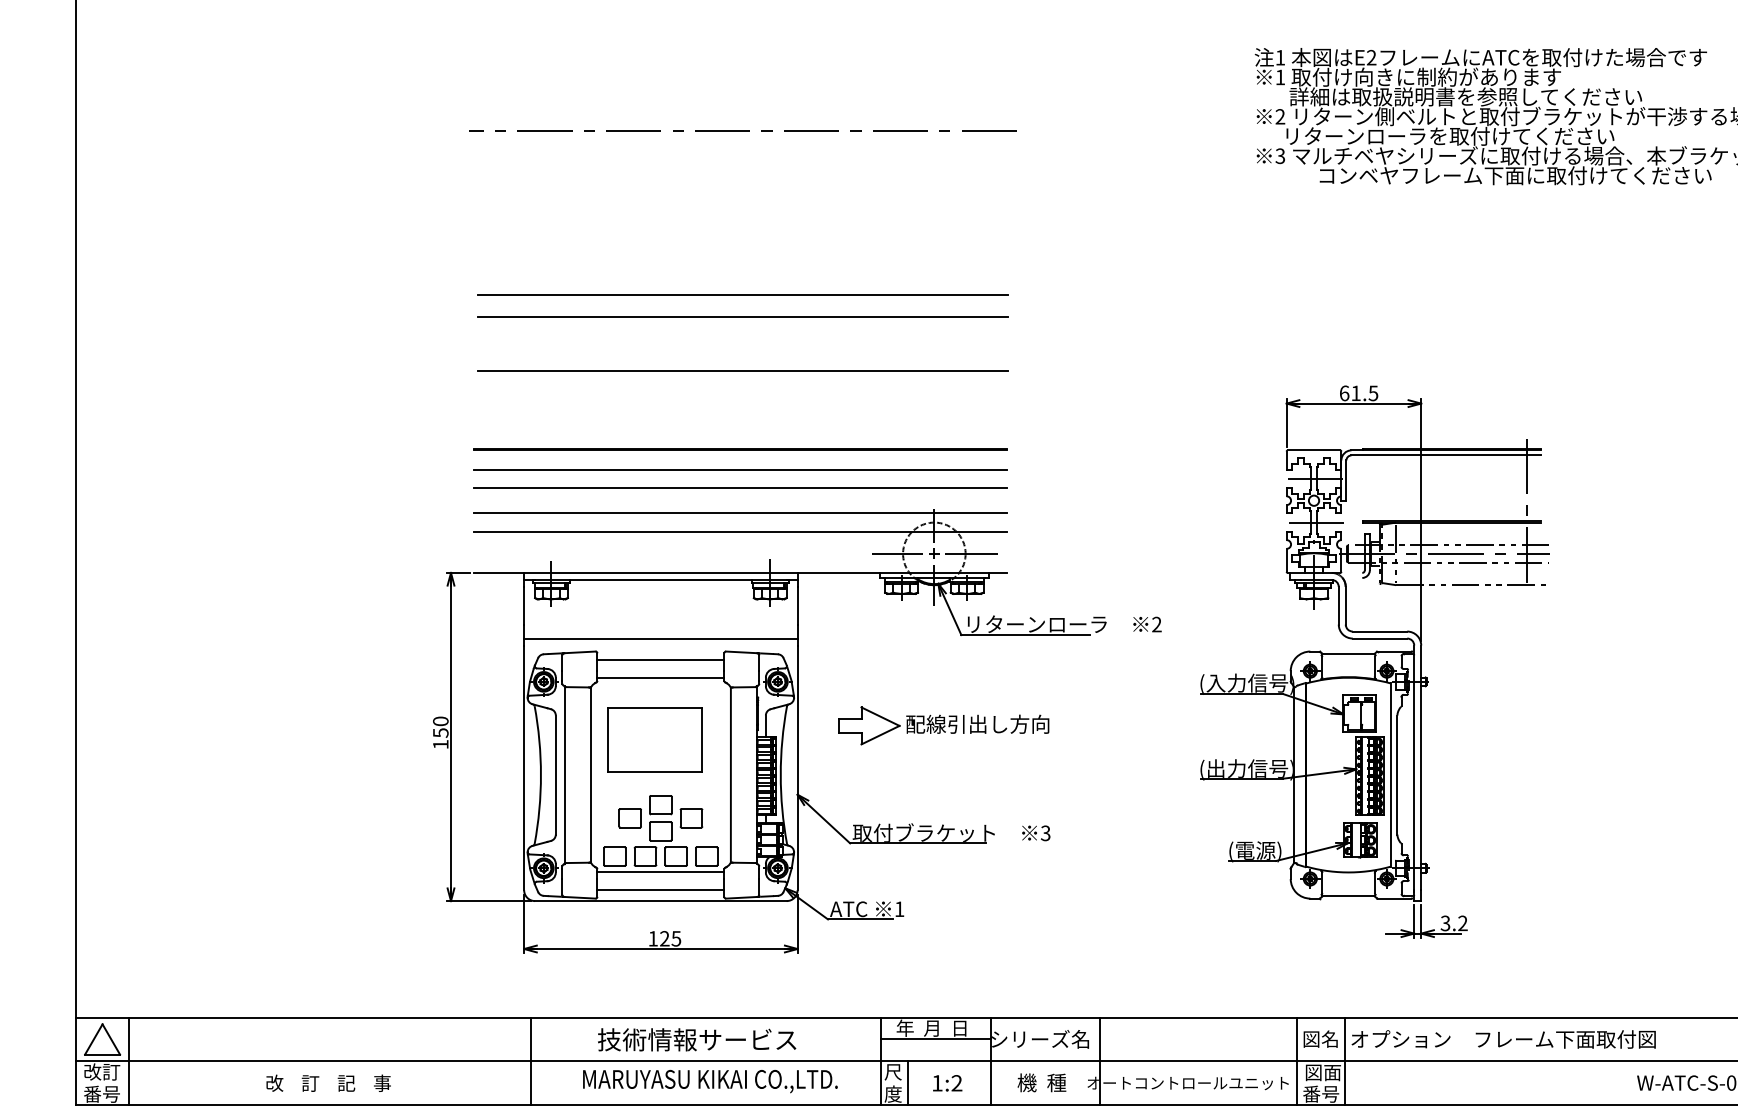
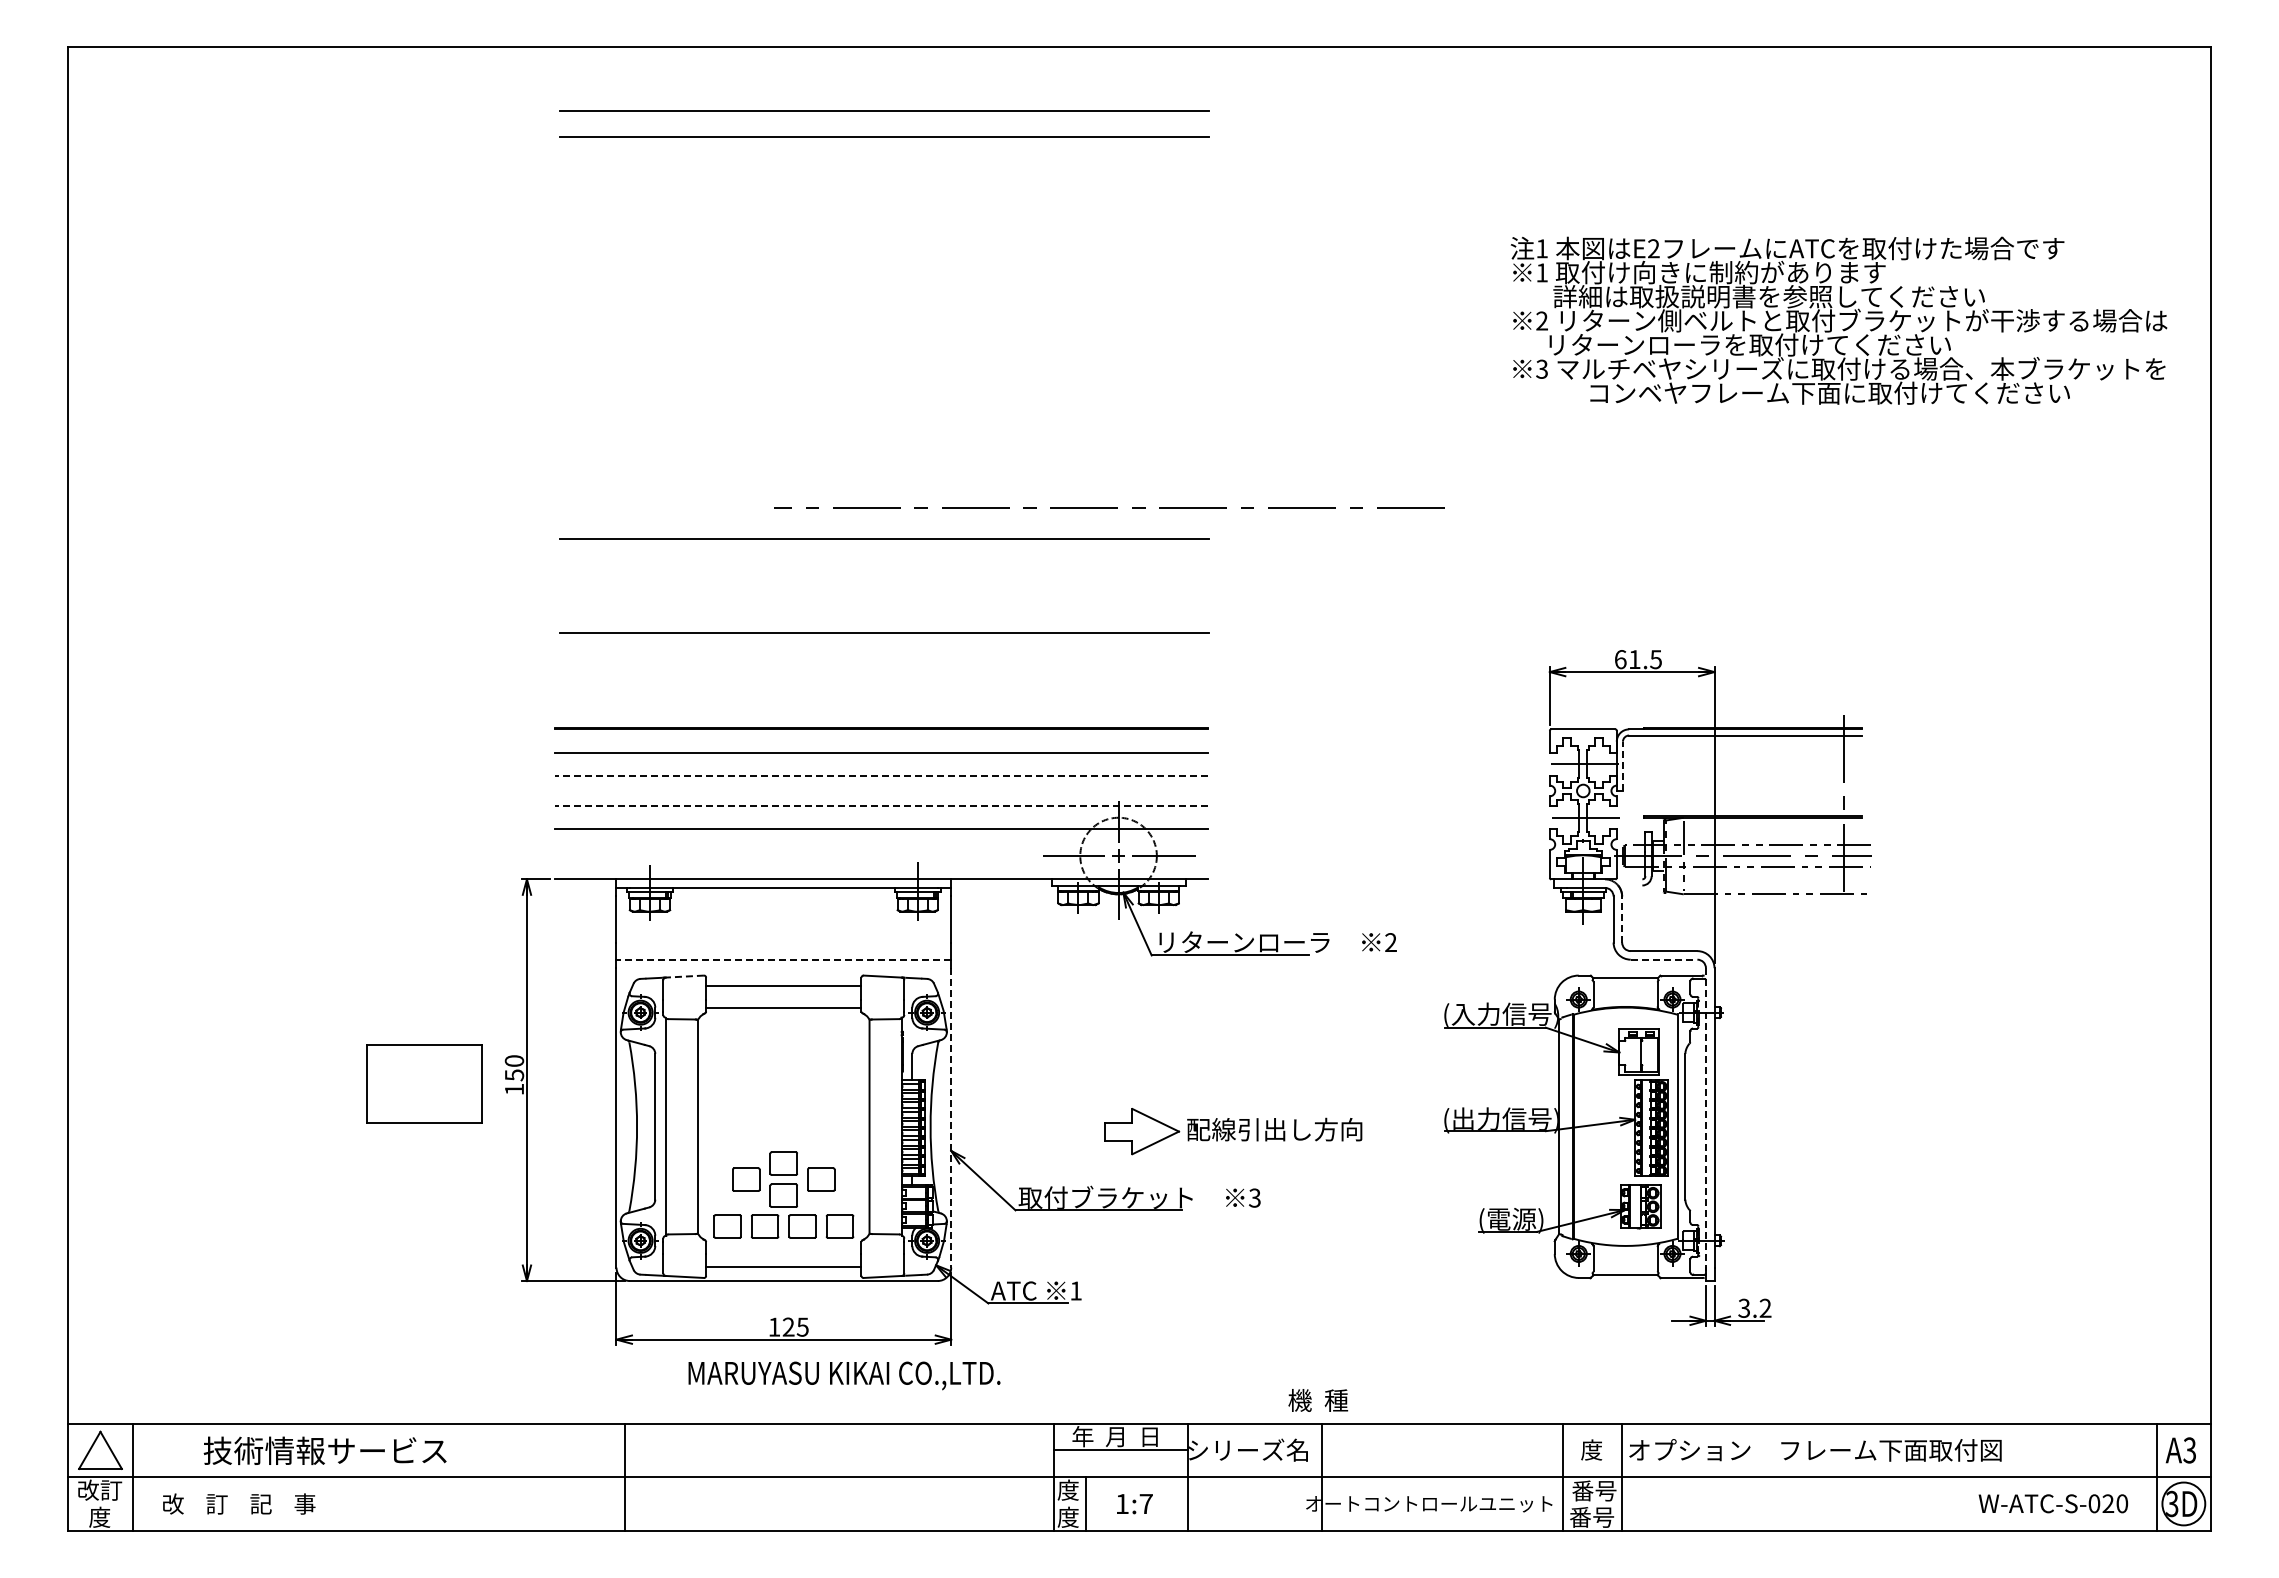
line: (743, 130) -> (1109, 507), moved
line: (743, 316) -> (884, 565), removed
line: (1346, 480) -> (1622, 766), solid -> dashed
line: (740, 488) -> (881, 775), solid -> dashed
line: (740, 513) -> (881, 806), solid -> dashed
line: (1346, 605) -> (1622, 919), solid -> dashed
line: (660, 638) -> (783, 959), solid -> dashed
line: (1380, 638) -> (1664, 959), solid -> dashed
line: (579, 652) -> (684, 976), solid -> dashed
part: (944, 725) -> (1233, 1131), moved
part: (655, 739) -> (424, 1083), moved
line: (797, 767) -> (951, 1117), solid -> dashed
line: (1413, 767) -> (1705, 1117), solid -> dashed
line: (660, 872) -> (783, 1245), removed
text: (1320, 1038) -> (1591, 1449), 図名 -> 度
text: (696, 1039) -> (324, 1450), moved
text: (893, 1071) -> (1068, 1489), 尺 -> 度
text: (1323, 1072) -> (1594, 1490), 図面 -> 番号
text: (710, 1081) -> (844, 1375), moved
text: (328, 1082) -> (239, 1503), moved
text: (956, 1082) -> (1145, 1503), 1:2 -> 1:7
text: (1042, 1082) -> (1318, 1400), moved
text: (101, 1093) -> (99, 1516), 番号 -> 度

